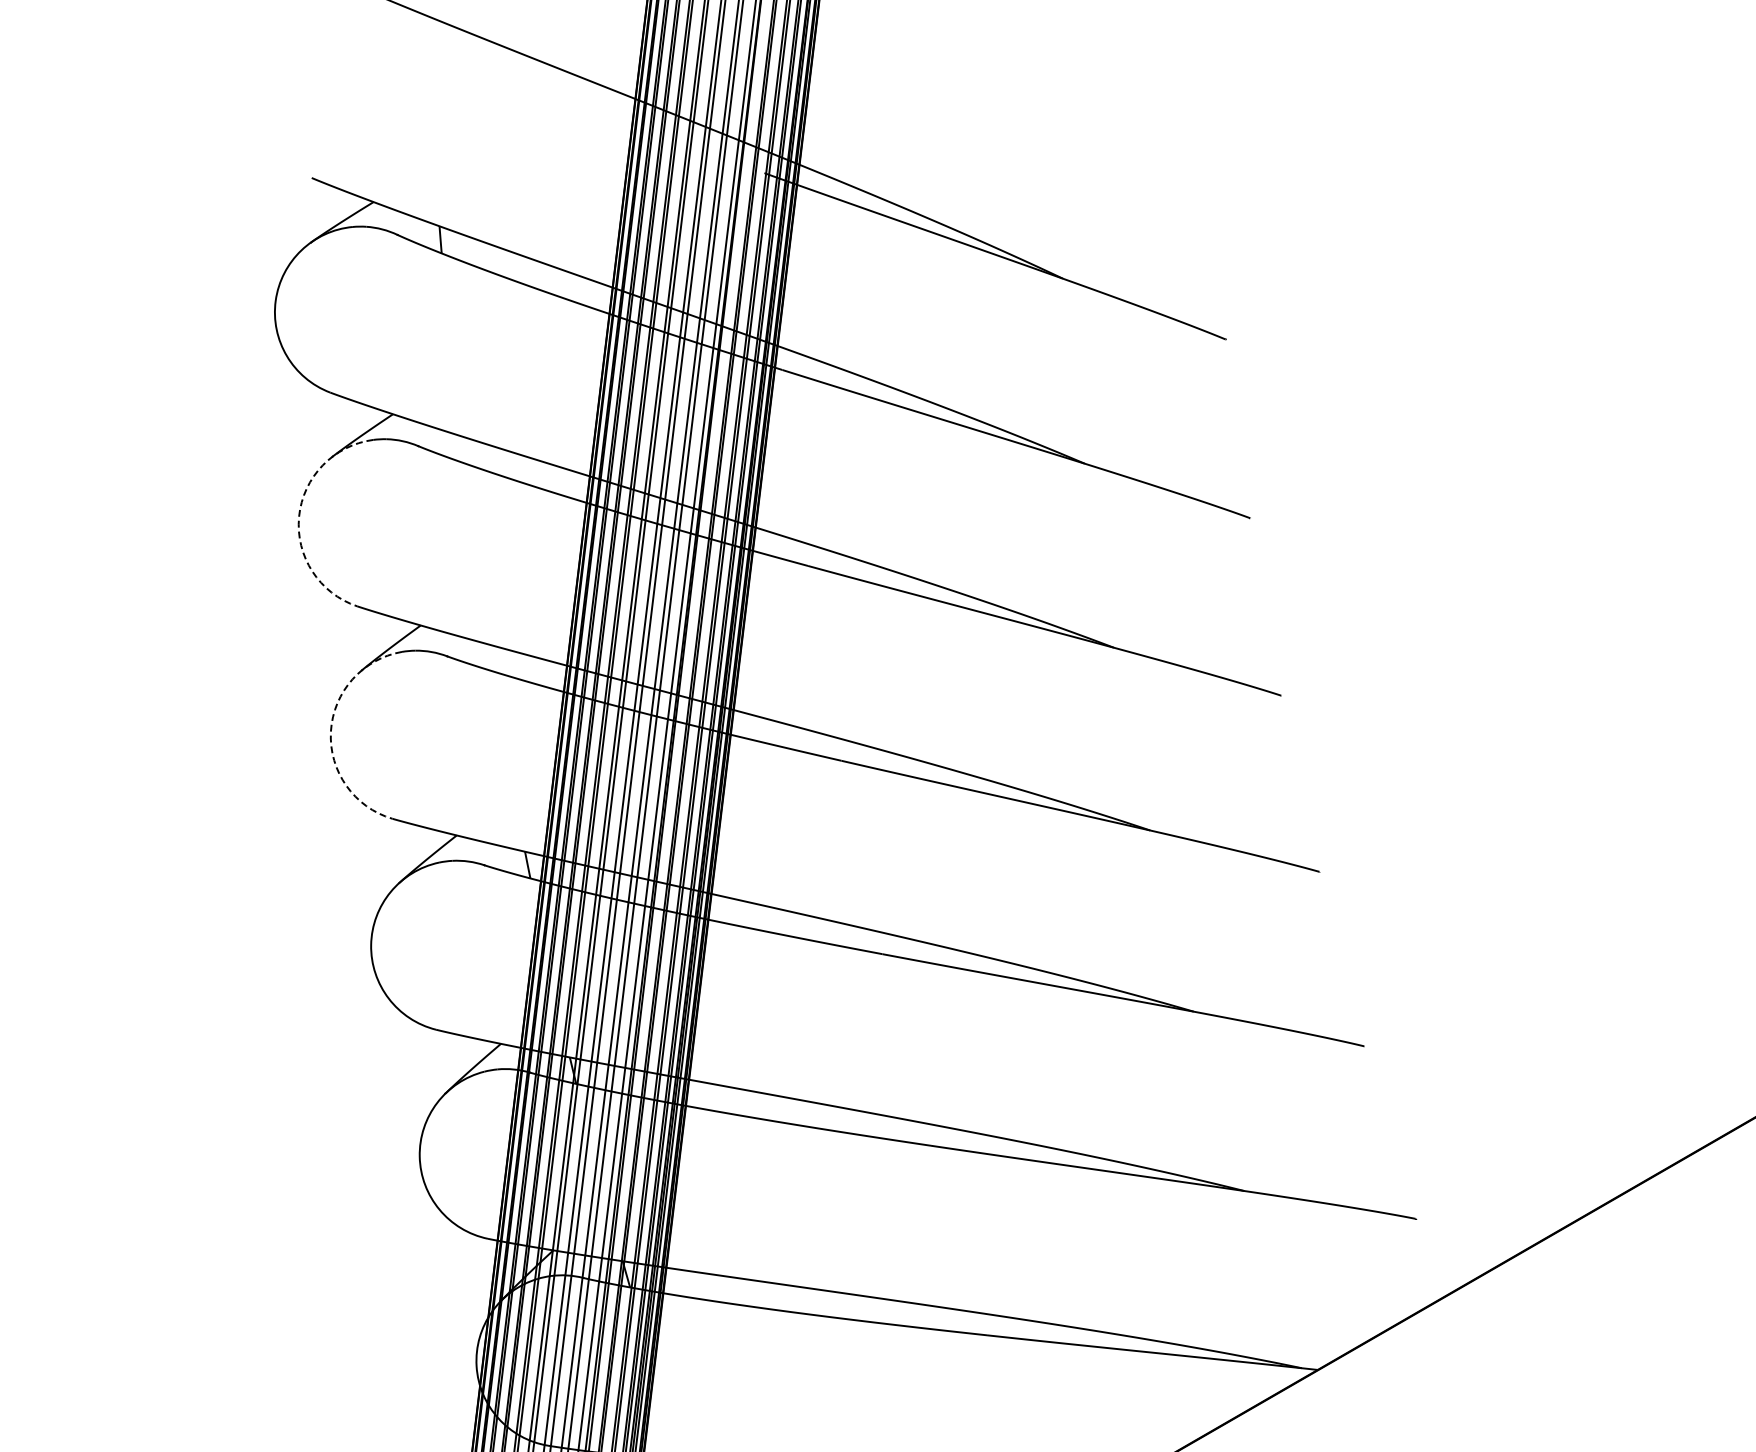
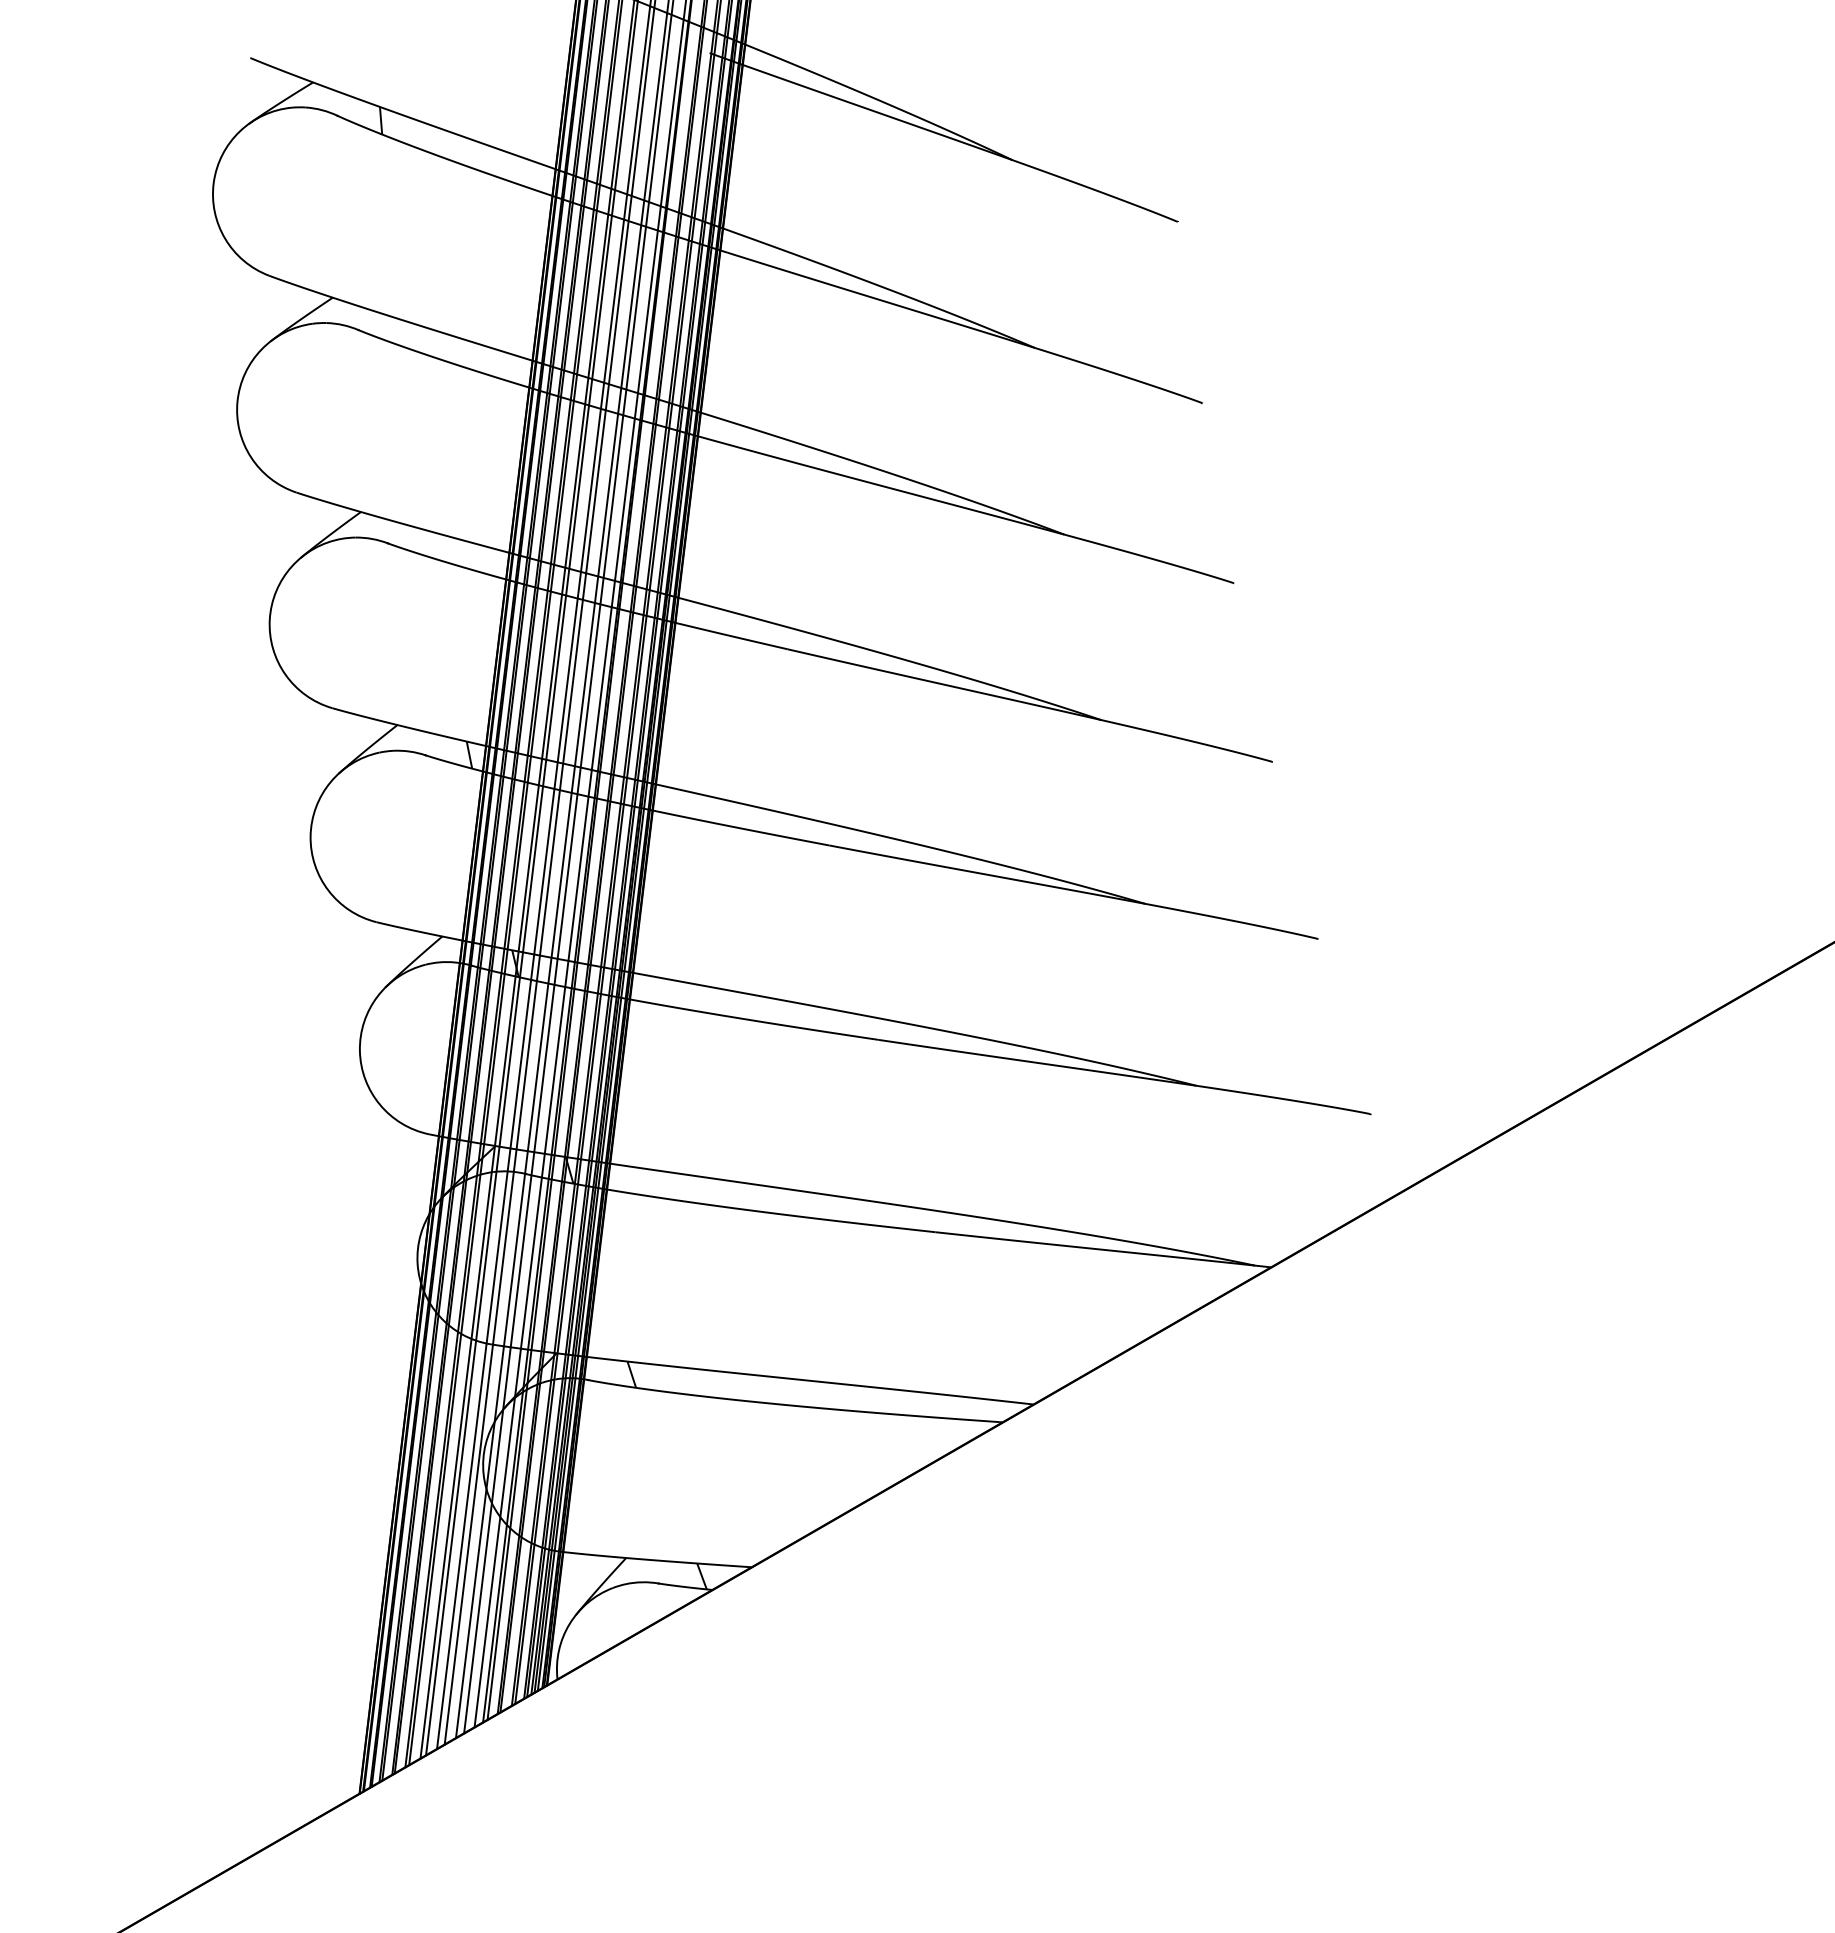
arc: (299, 516) -> (237, 401), dashed -> solid
arc: (330, 731) -> (269, 619), dashed -> solid

